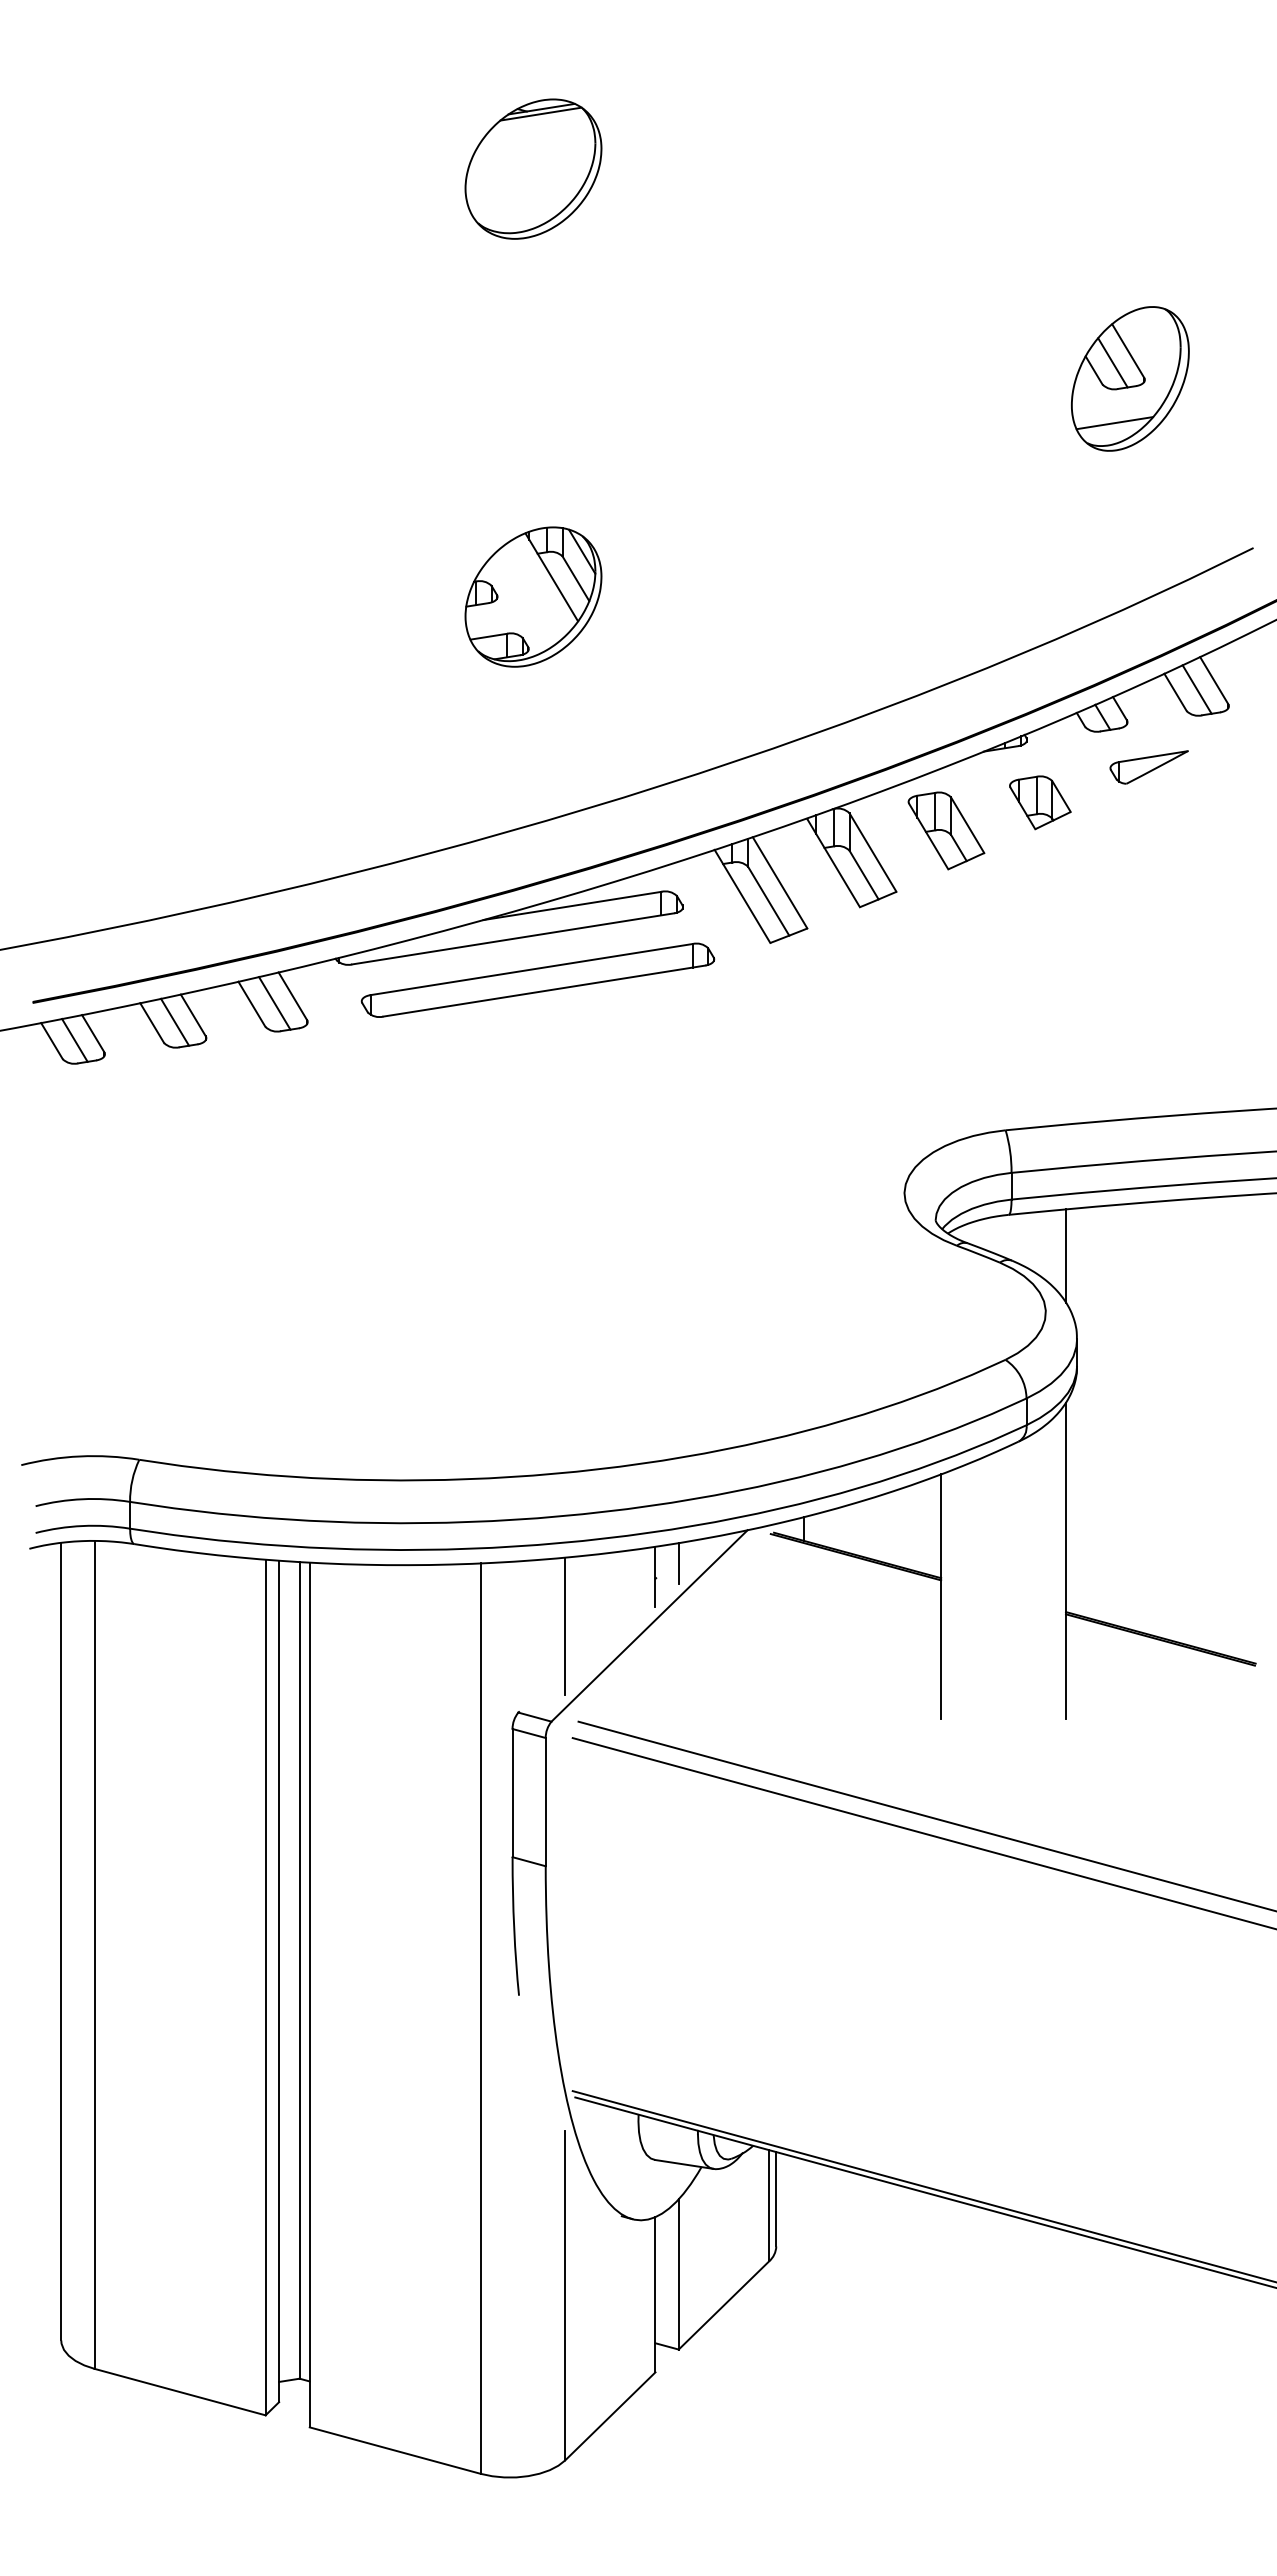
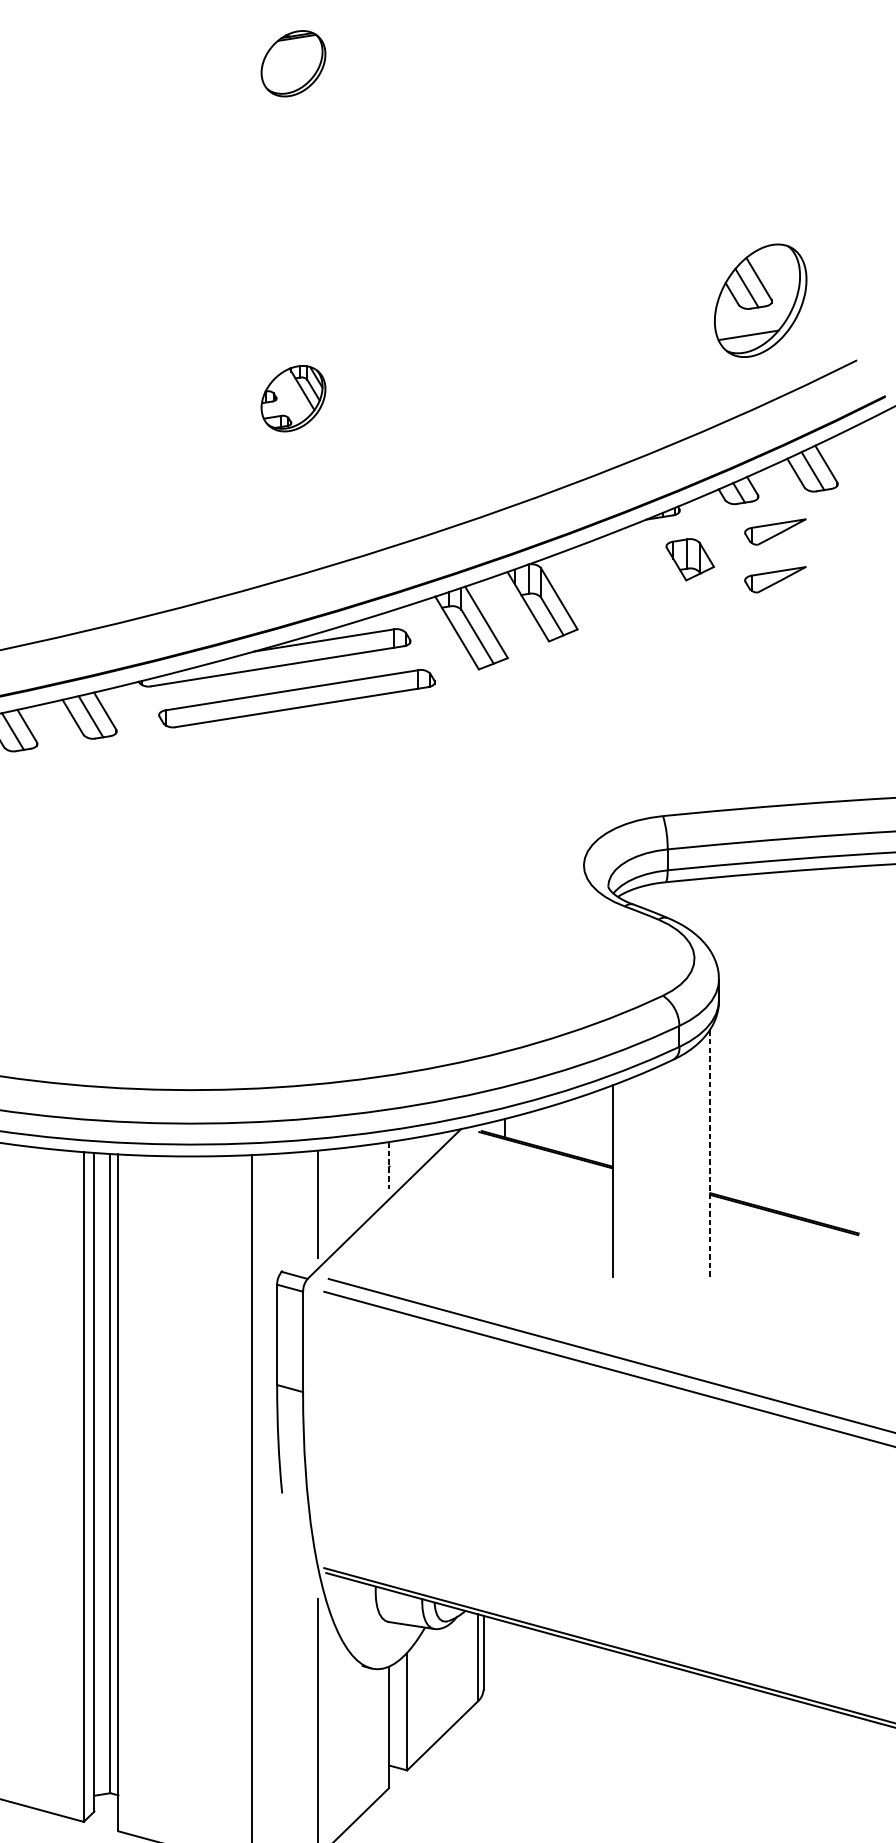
part: (533, 168) -> (293, 63), size x0.6
part: (1130, 378) -> (760, 300), moved
part: (533, 596) -> (293, 398), size x0.6
part: (1148, 828) -> (774, 579), added
part: (946, 830) -> (616, 581), removed
line: (1065, 1255) -> (709, 914), removed
line: (1065, 1560) -> (709, 1152), solid -> dashed
line: (678, 1563) -> (407, 1155), removed
line: (655, 1577) -> (389, 1166), solid -> dashed

